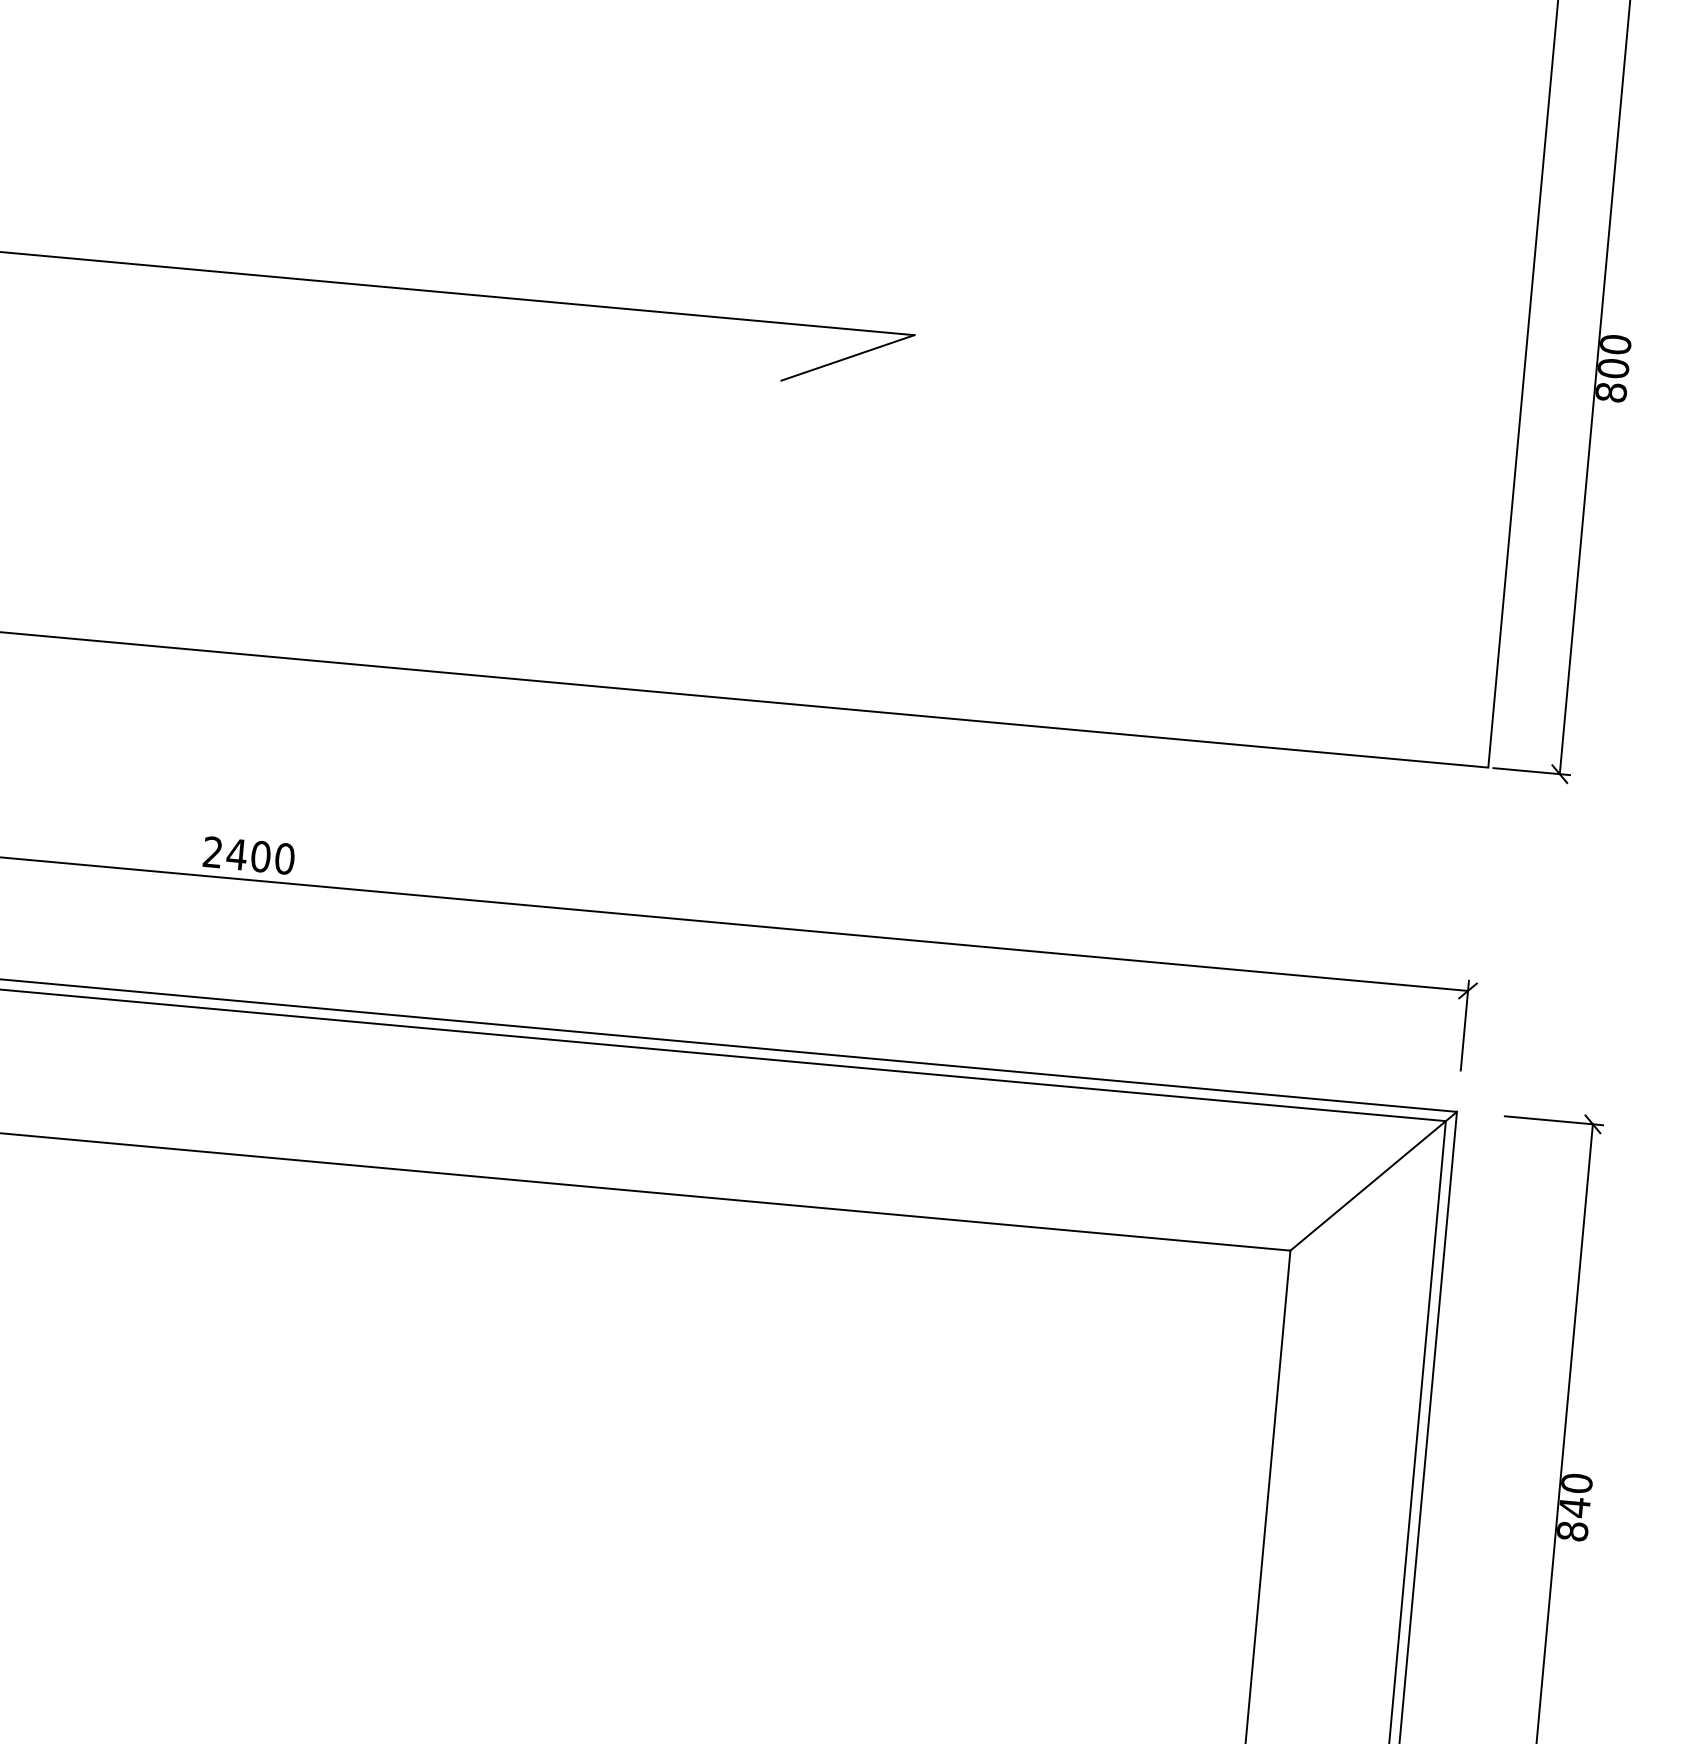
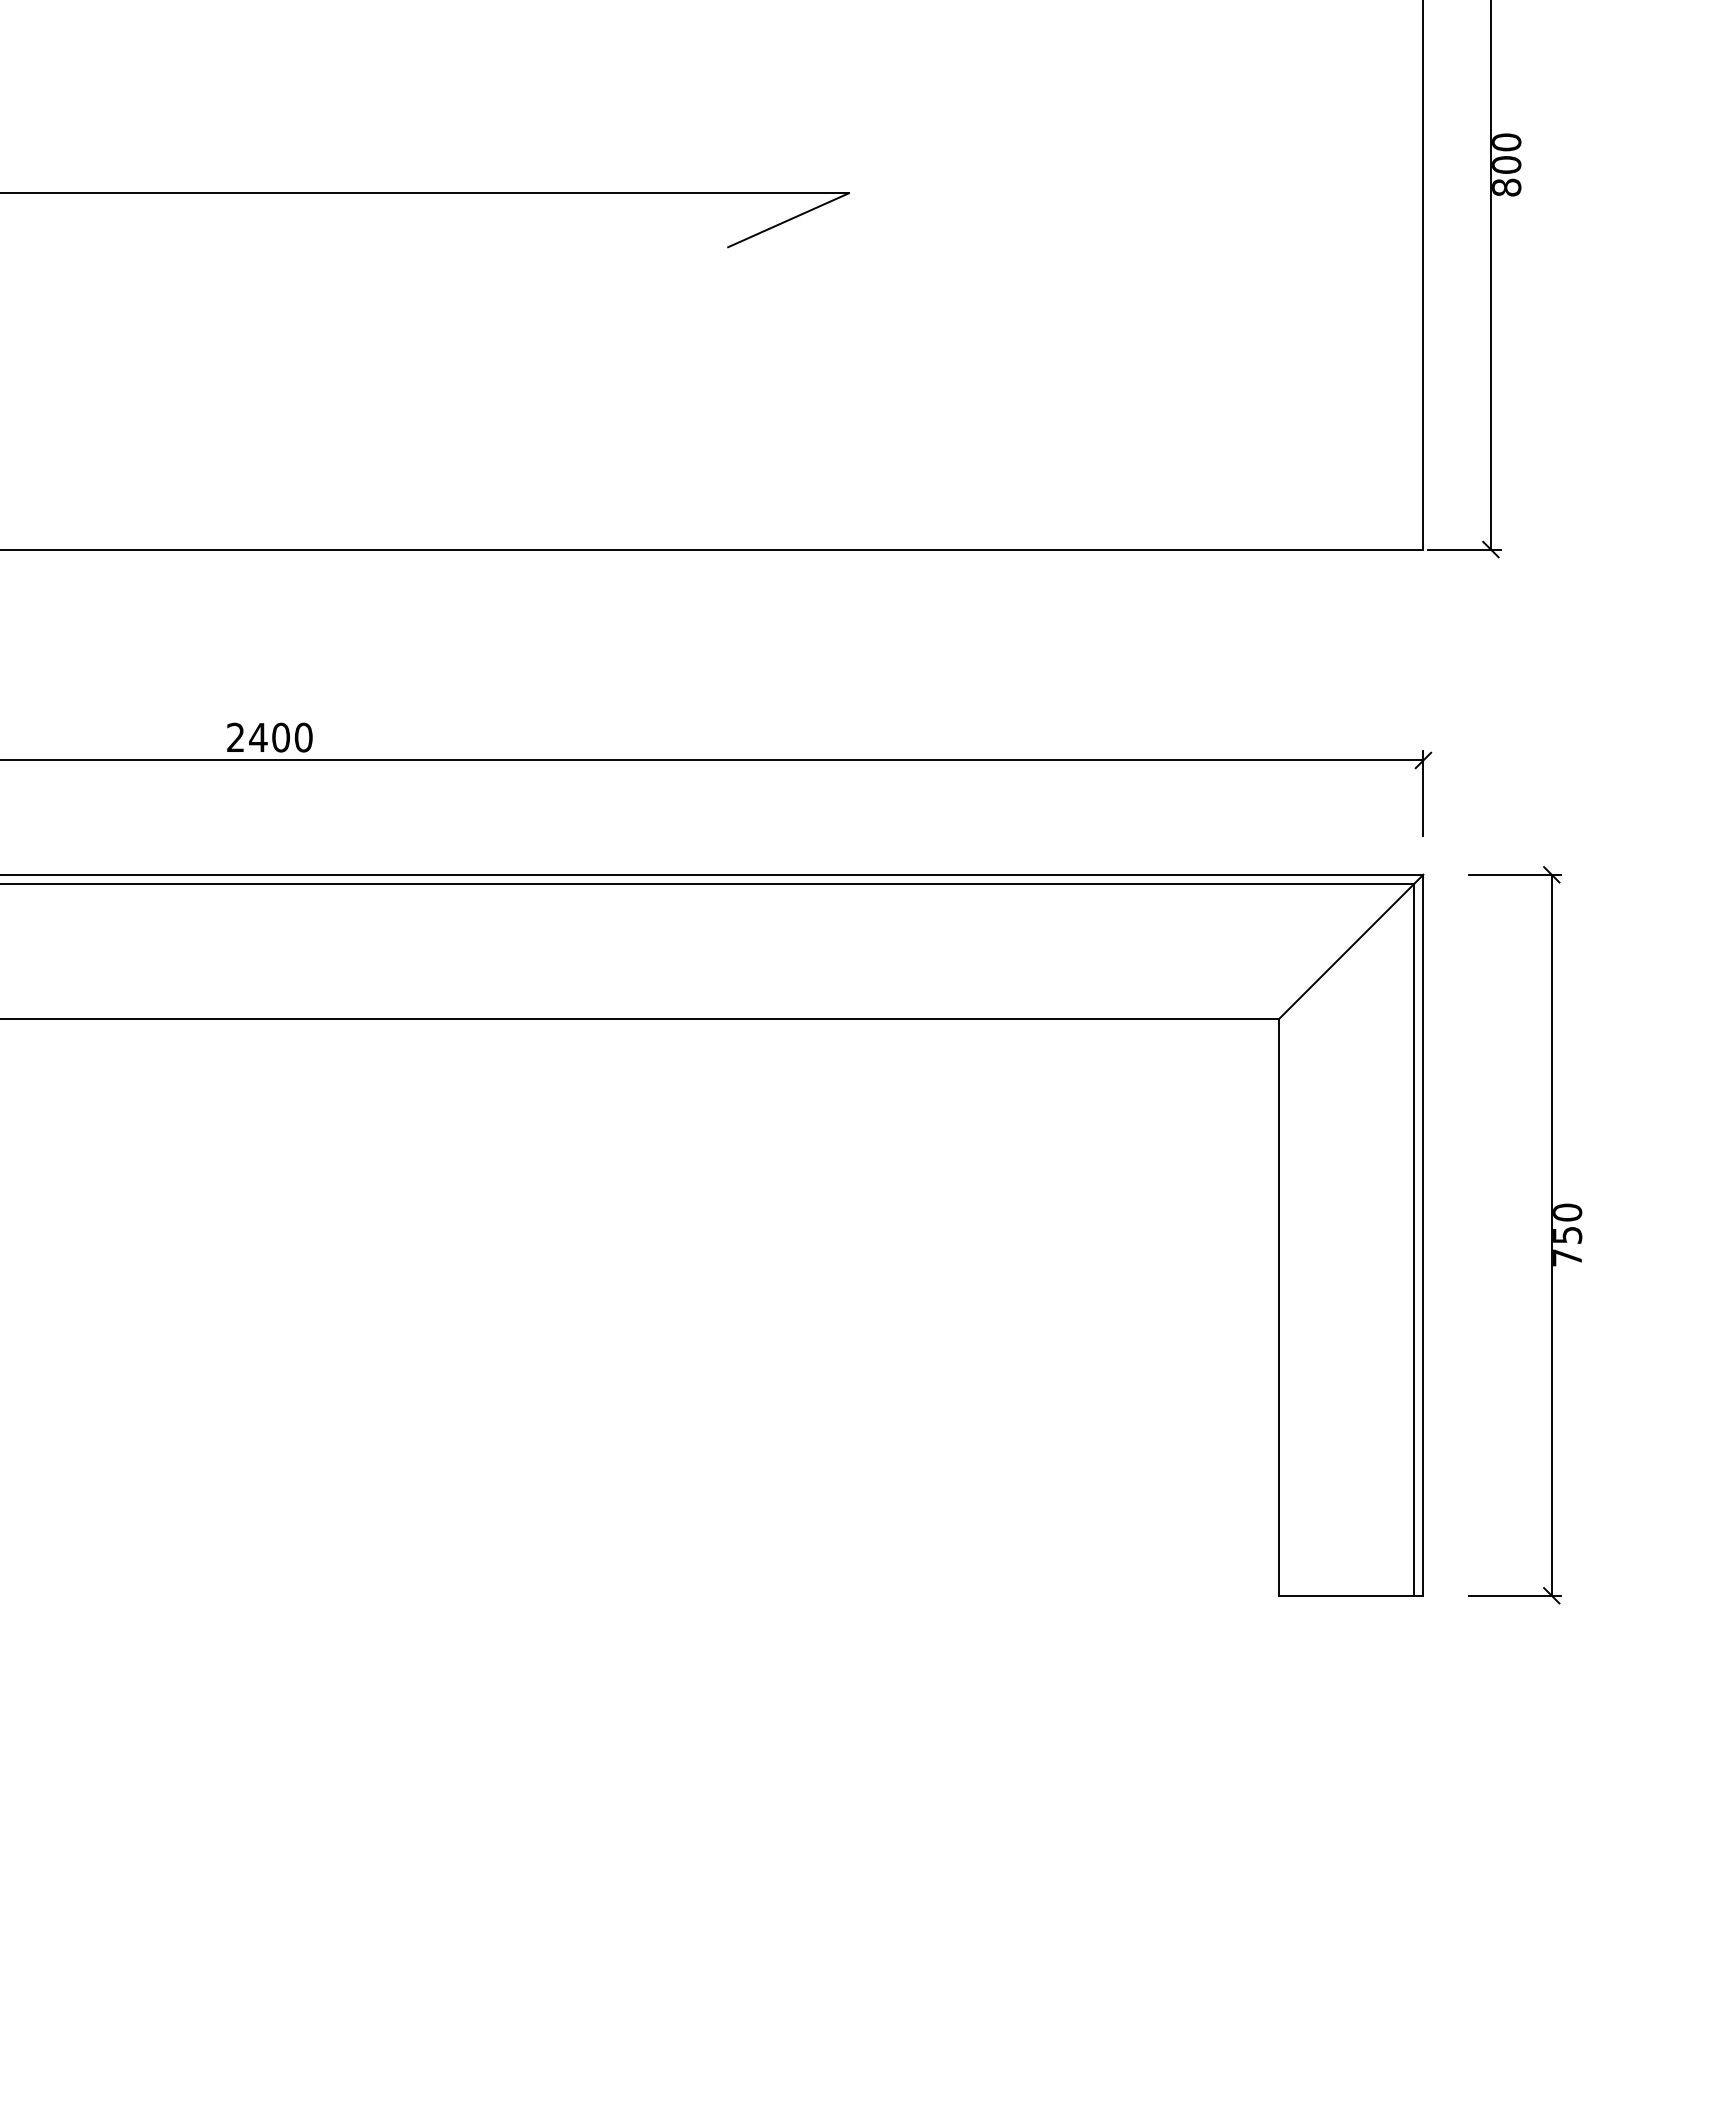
text: (1573, 1519) -> (1567, 1246), 840 -> 750

